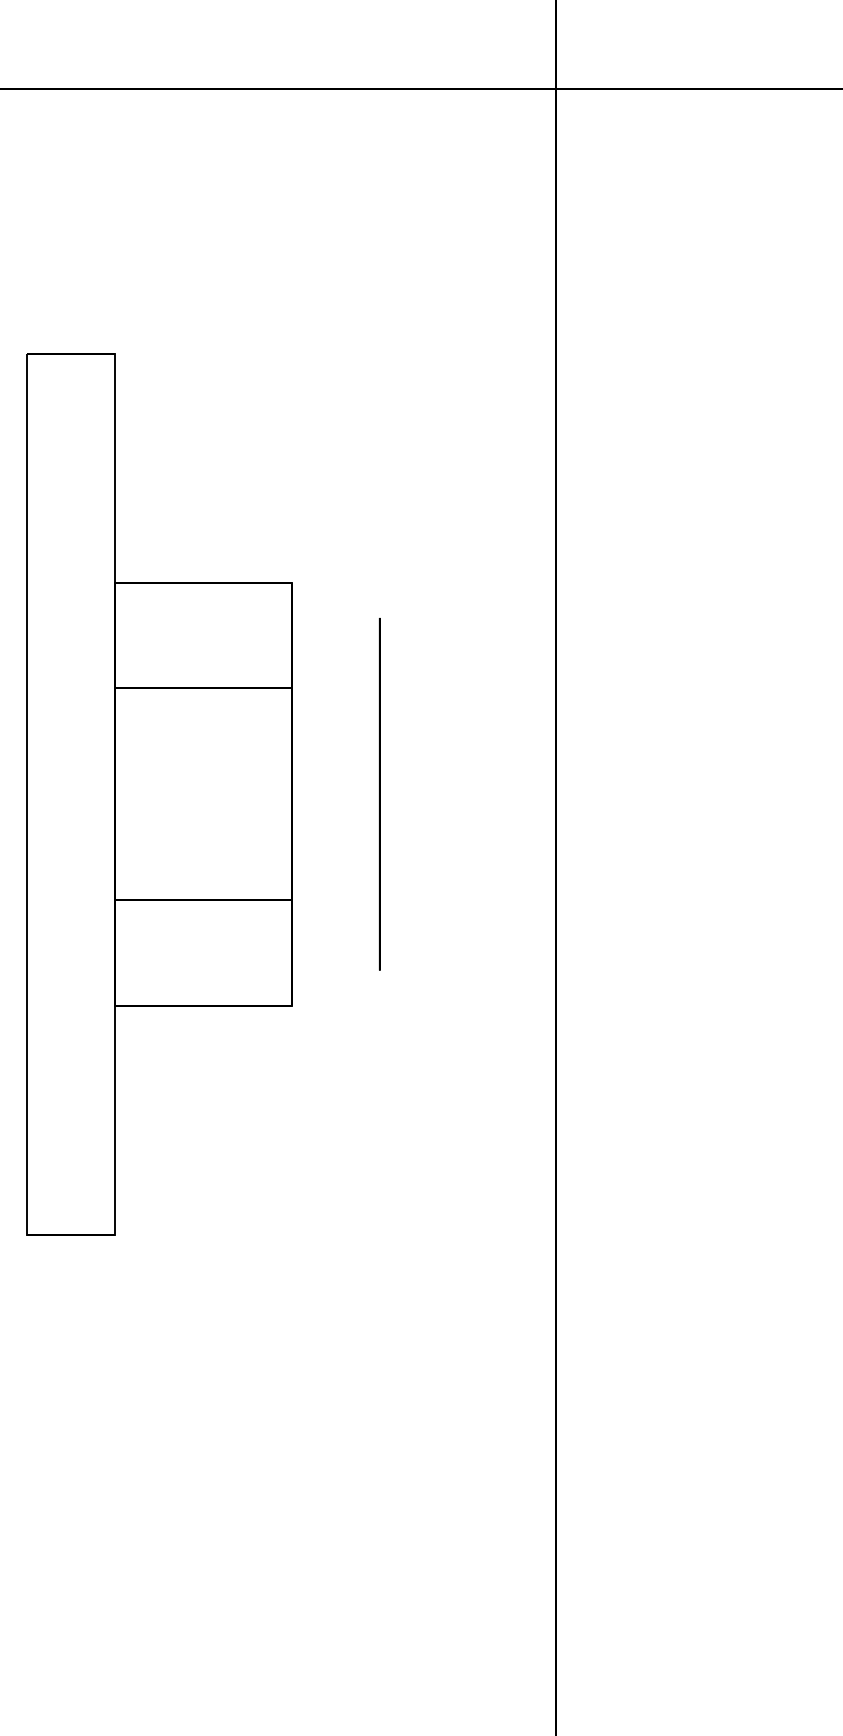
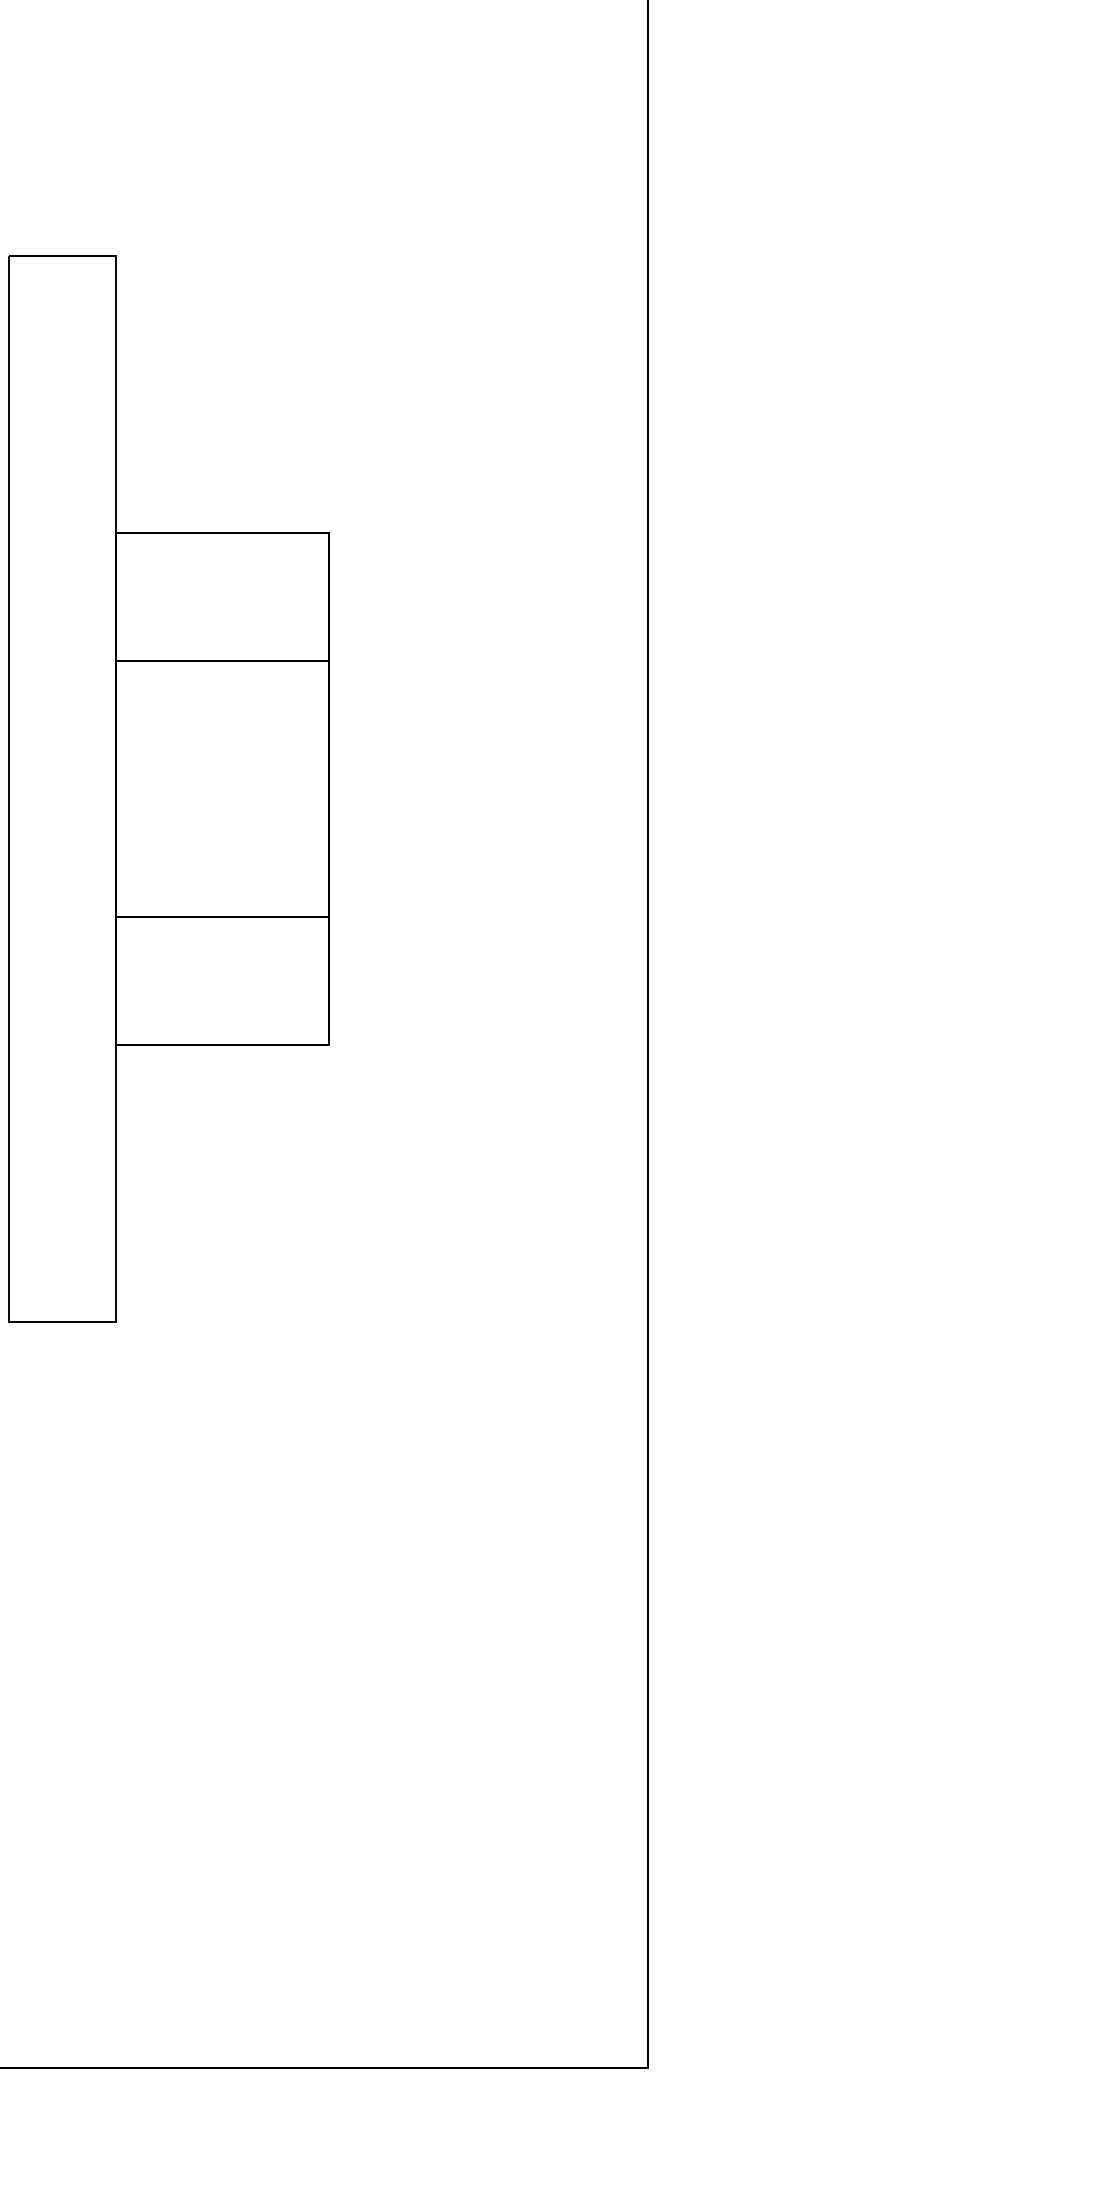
circle: (380, 793) -> (435, 788), removed

